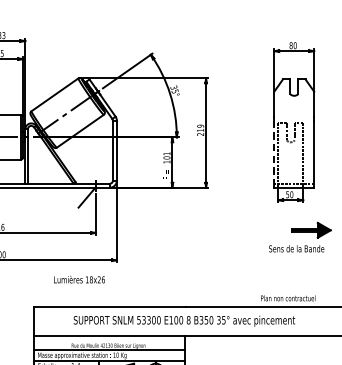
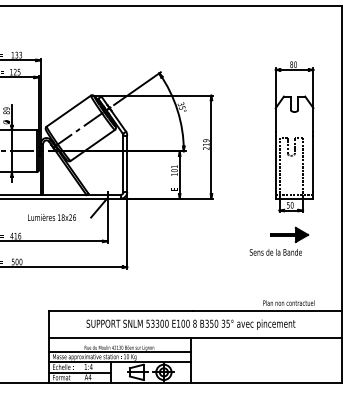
line: (274, 151) -> (275, 164), dashed -> solid
part: (300, 236) -> (279, 240), moved
text: (78, 278) -> (51, 216), moved

